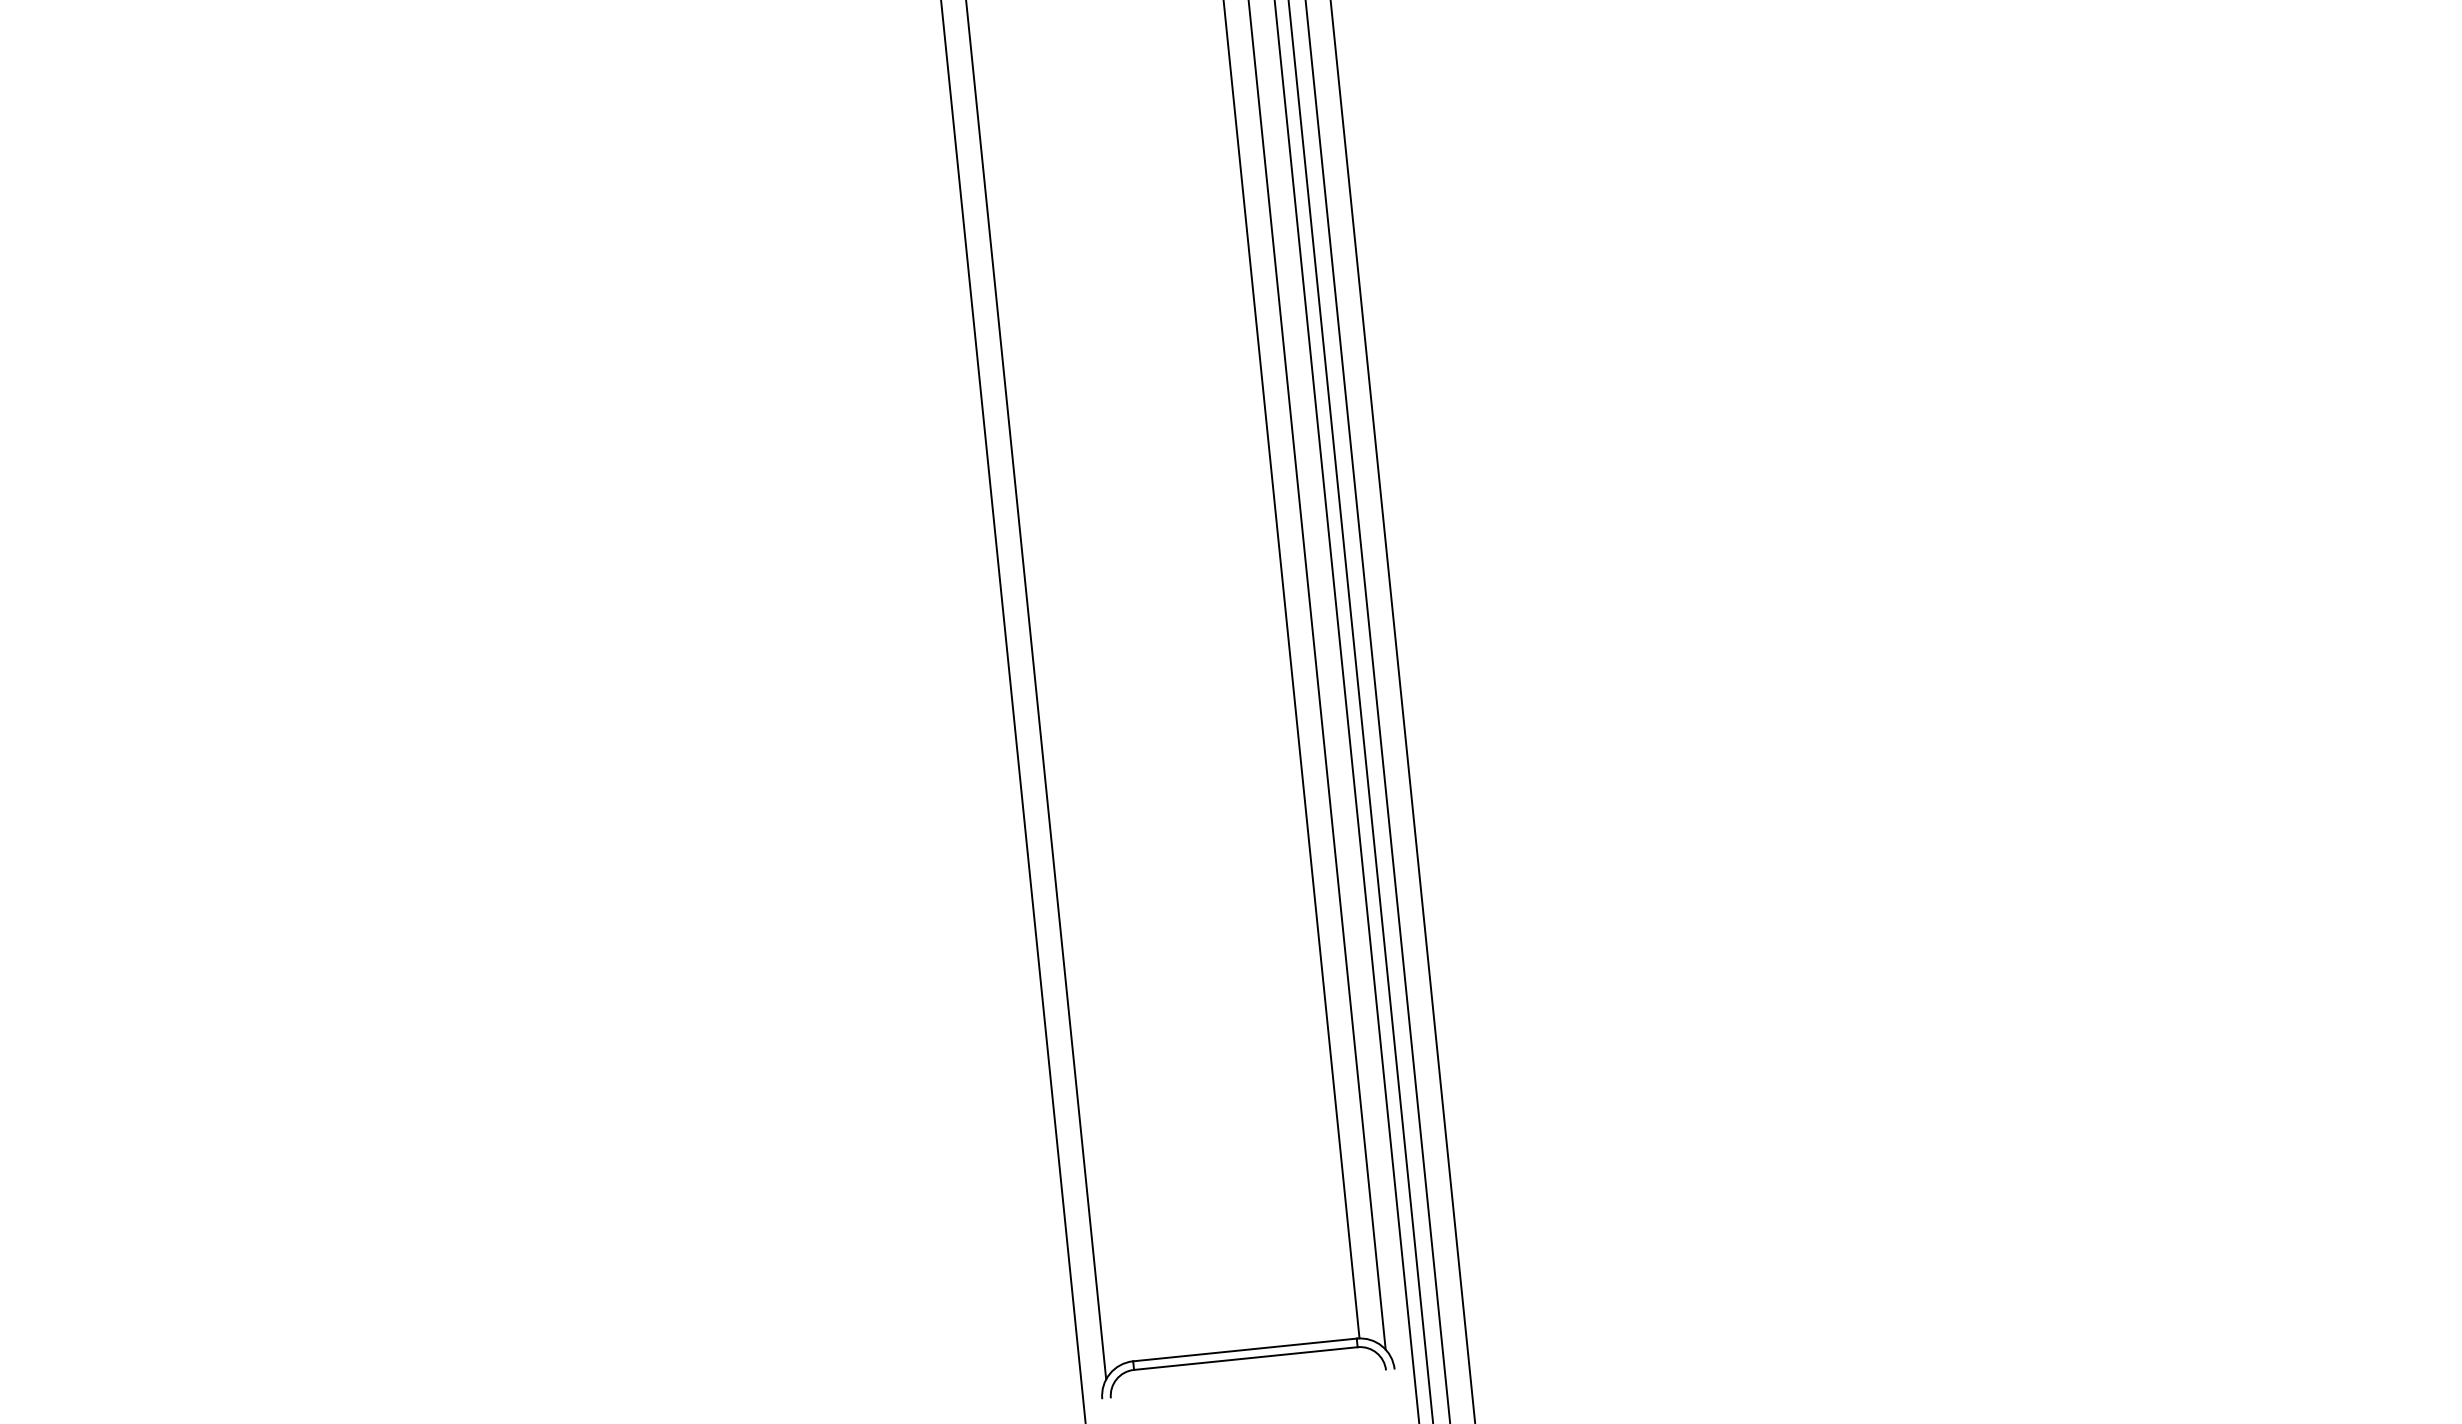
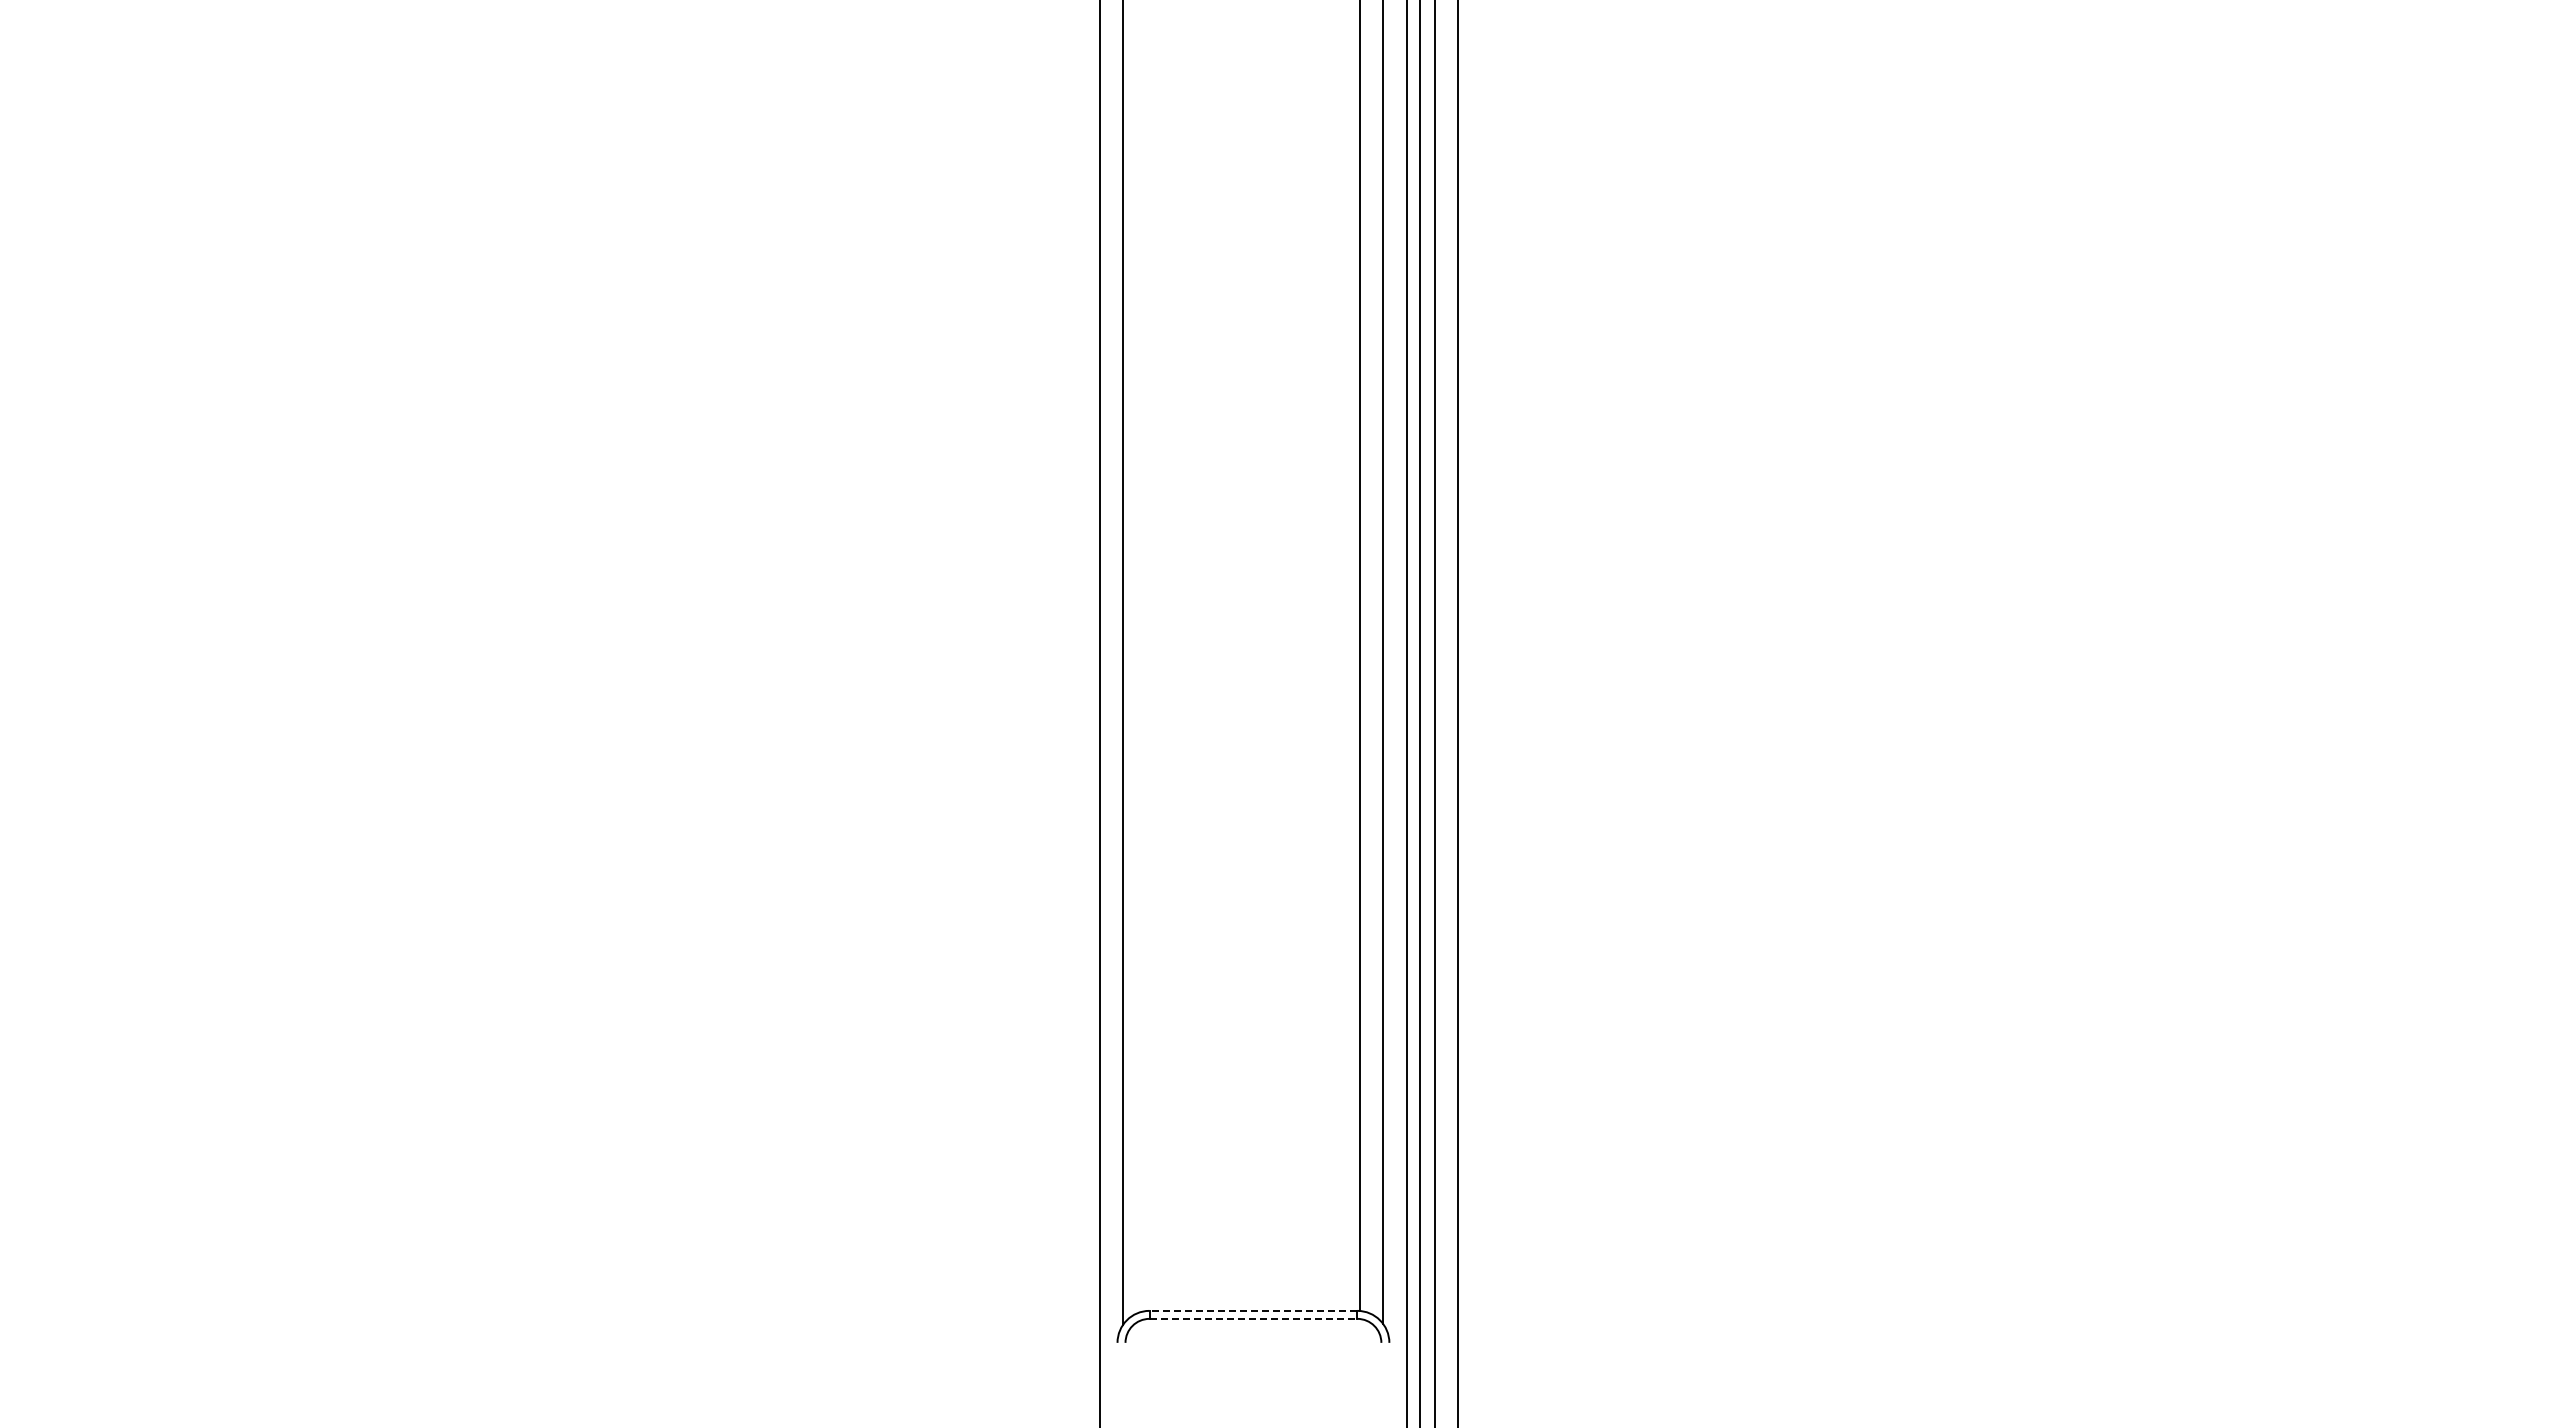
line: (1244, 1349) -> (1253, 1310), solid -> dashed
line: (1245, 1358) -> (1253, 1318), solid -> dashed

